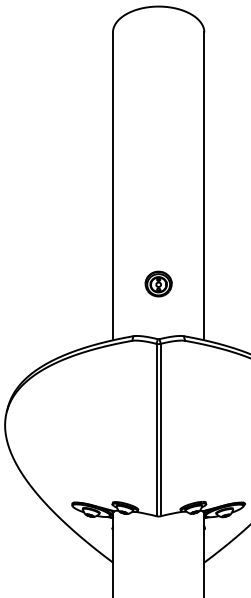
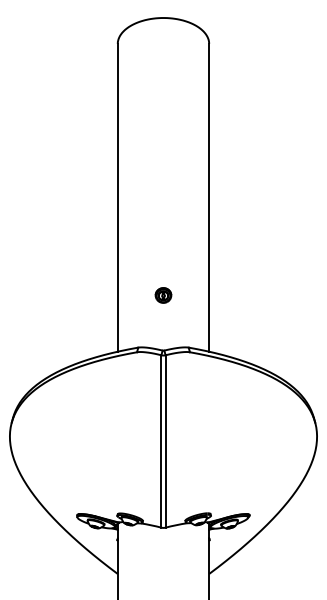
part: (158, 284) -> (163, 295), size x0.6

